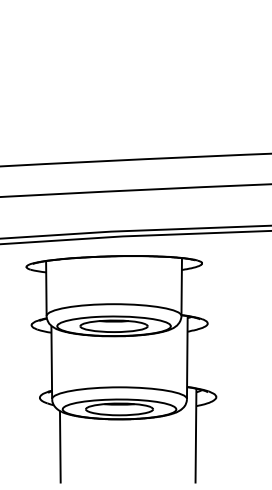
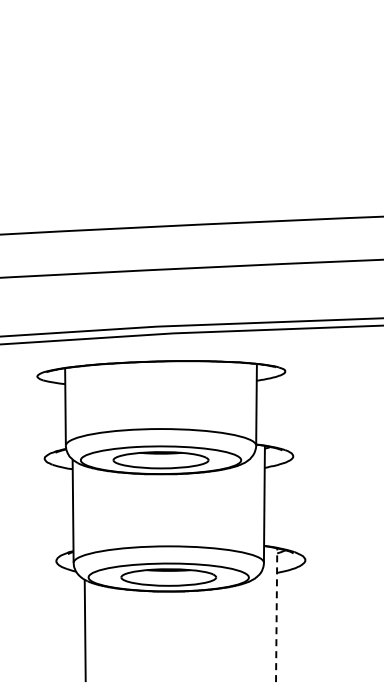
line: (195, 436) -> (276, 615), solid -> dashed

